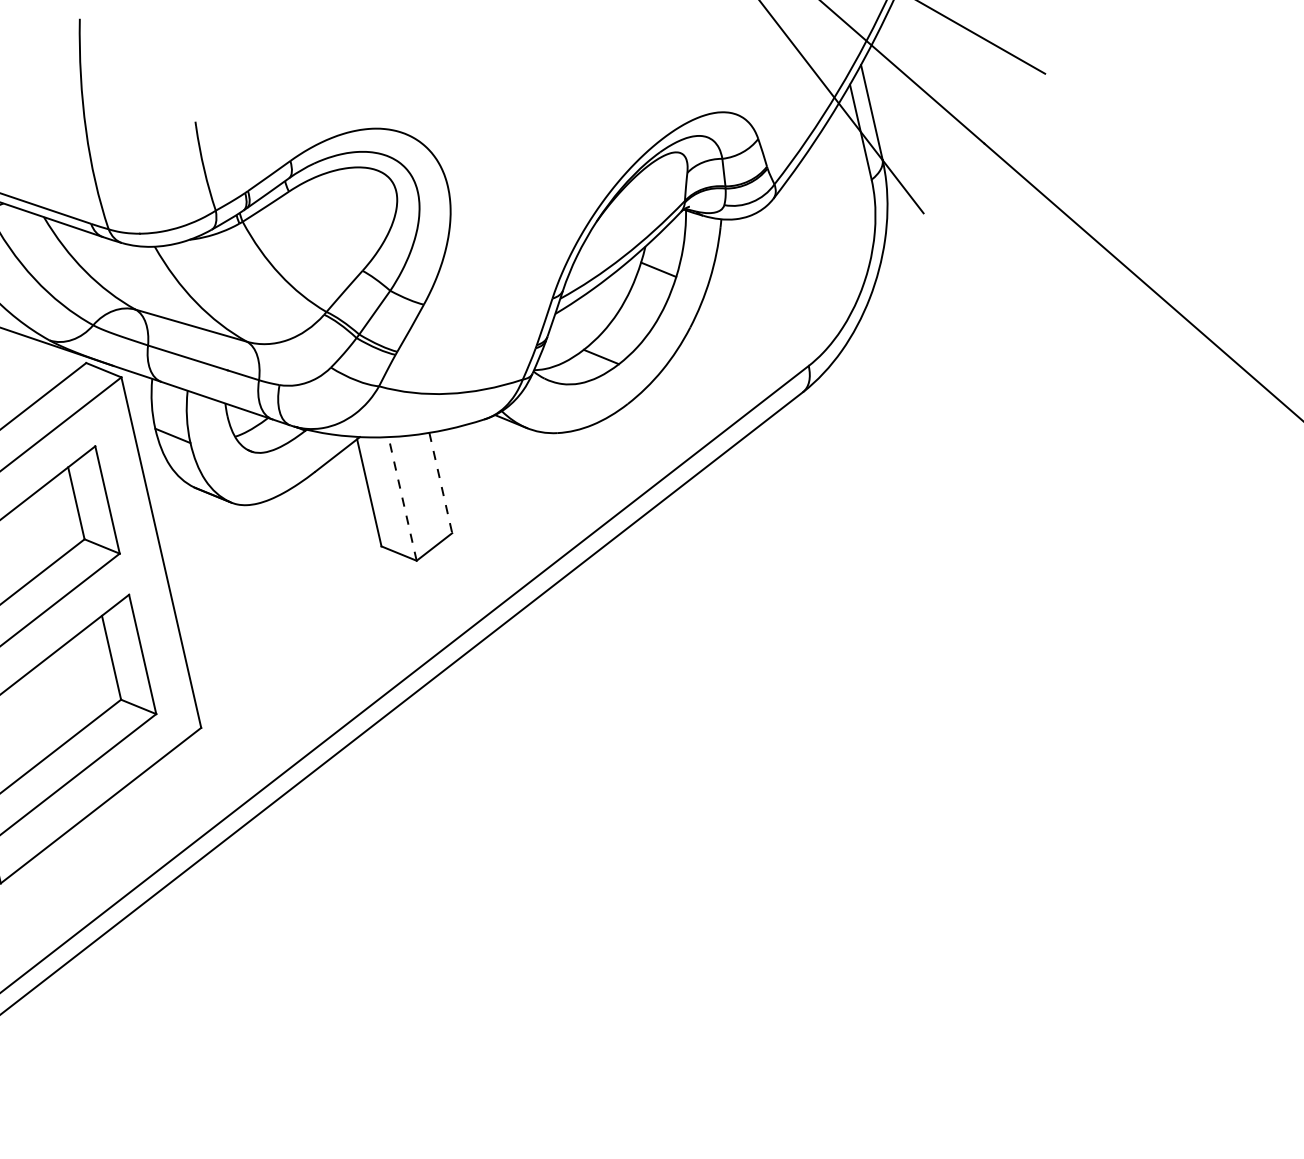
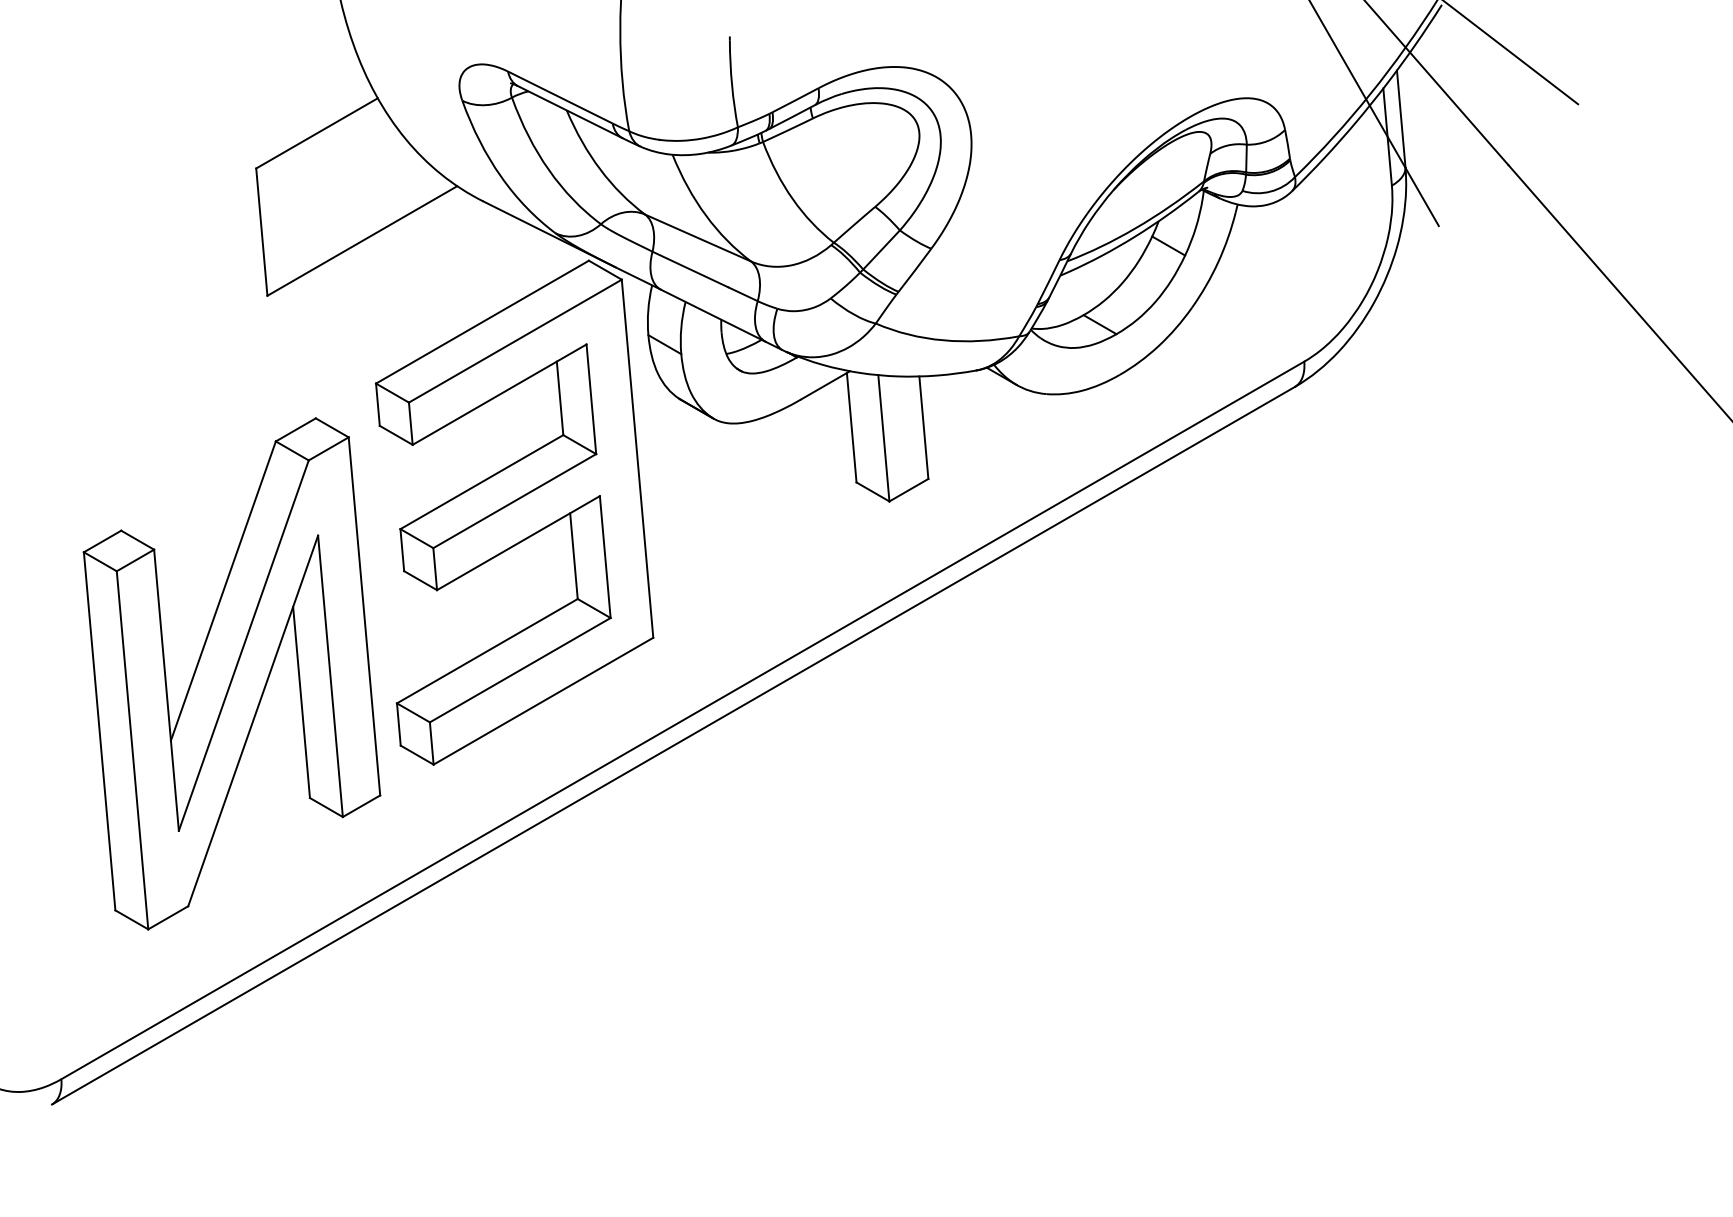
line: (440, 483) -> (923, 428), dashed -> solid
line: (402, 498) -> (883, 437), dashed -> solid

